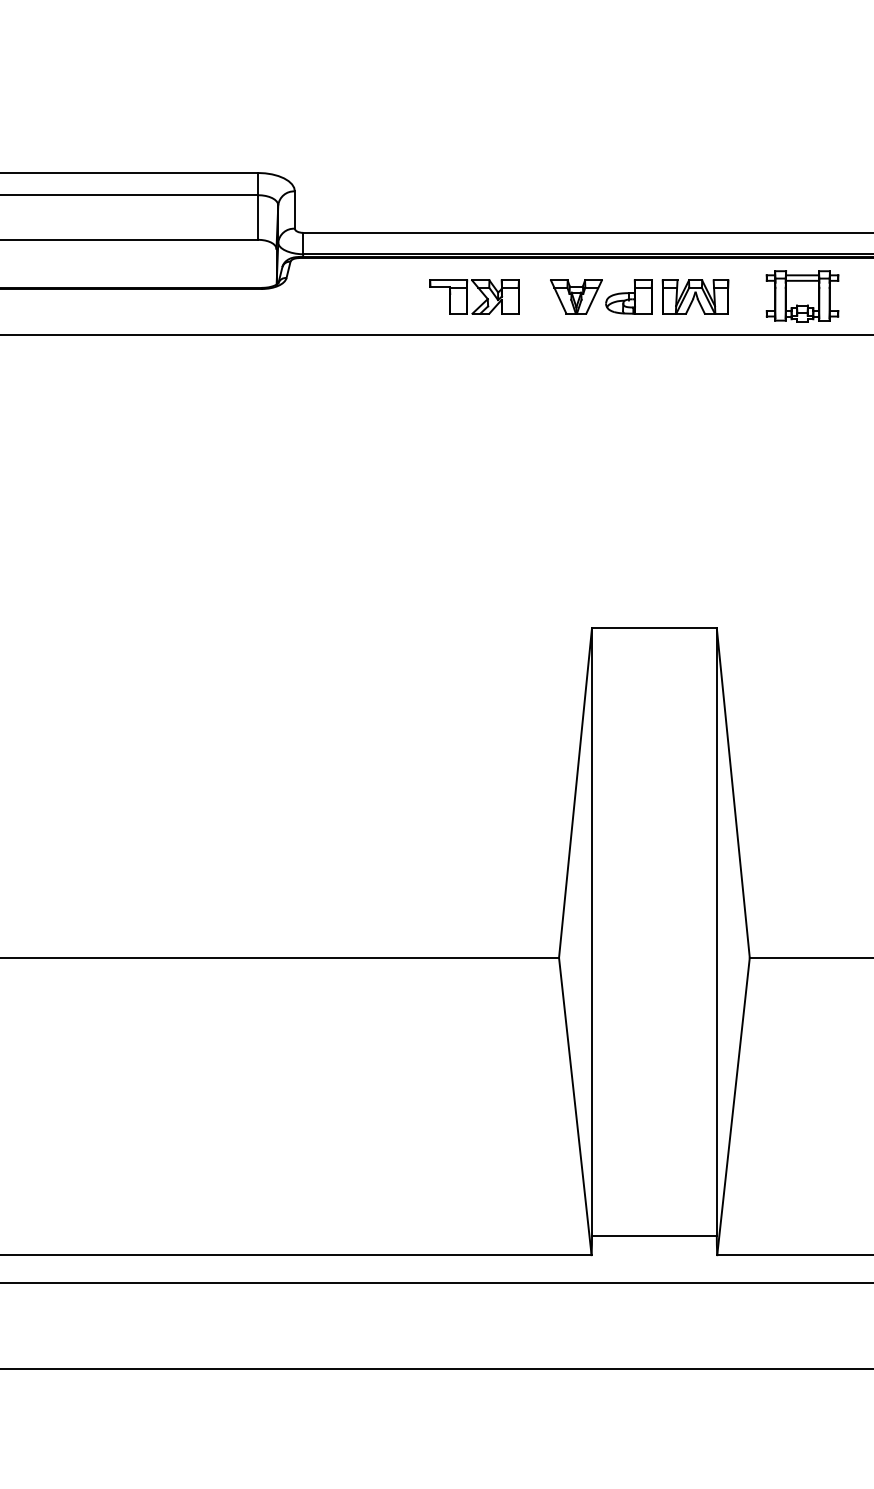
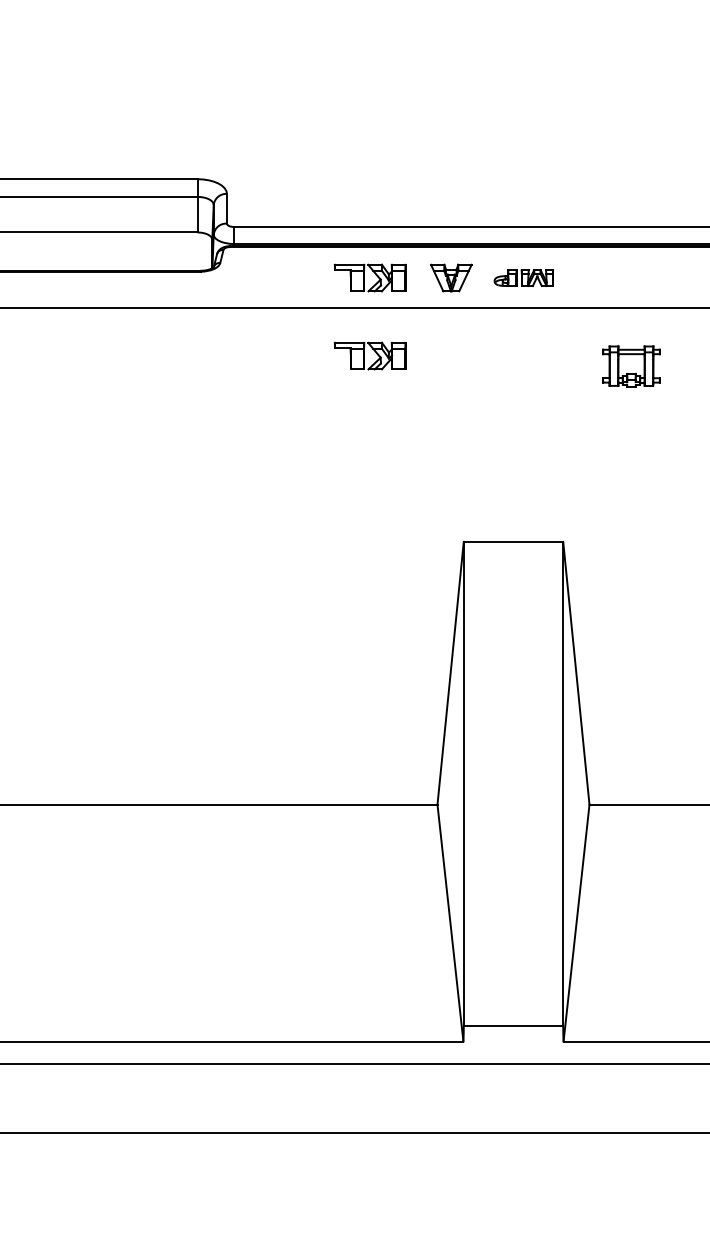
part: (666, 296) -> (523, 277), size x0.6
part: (802, 296) -> (631, 366), moved
part: (473, 394) -> (369, 355), added

